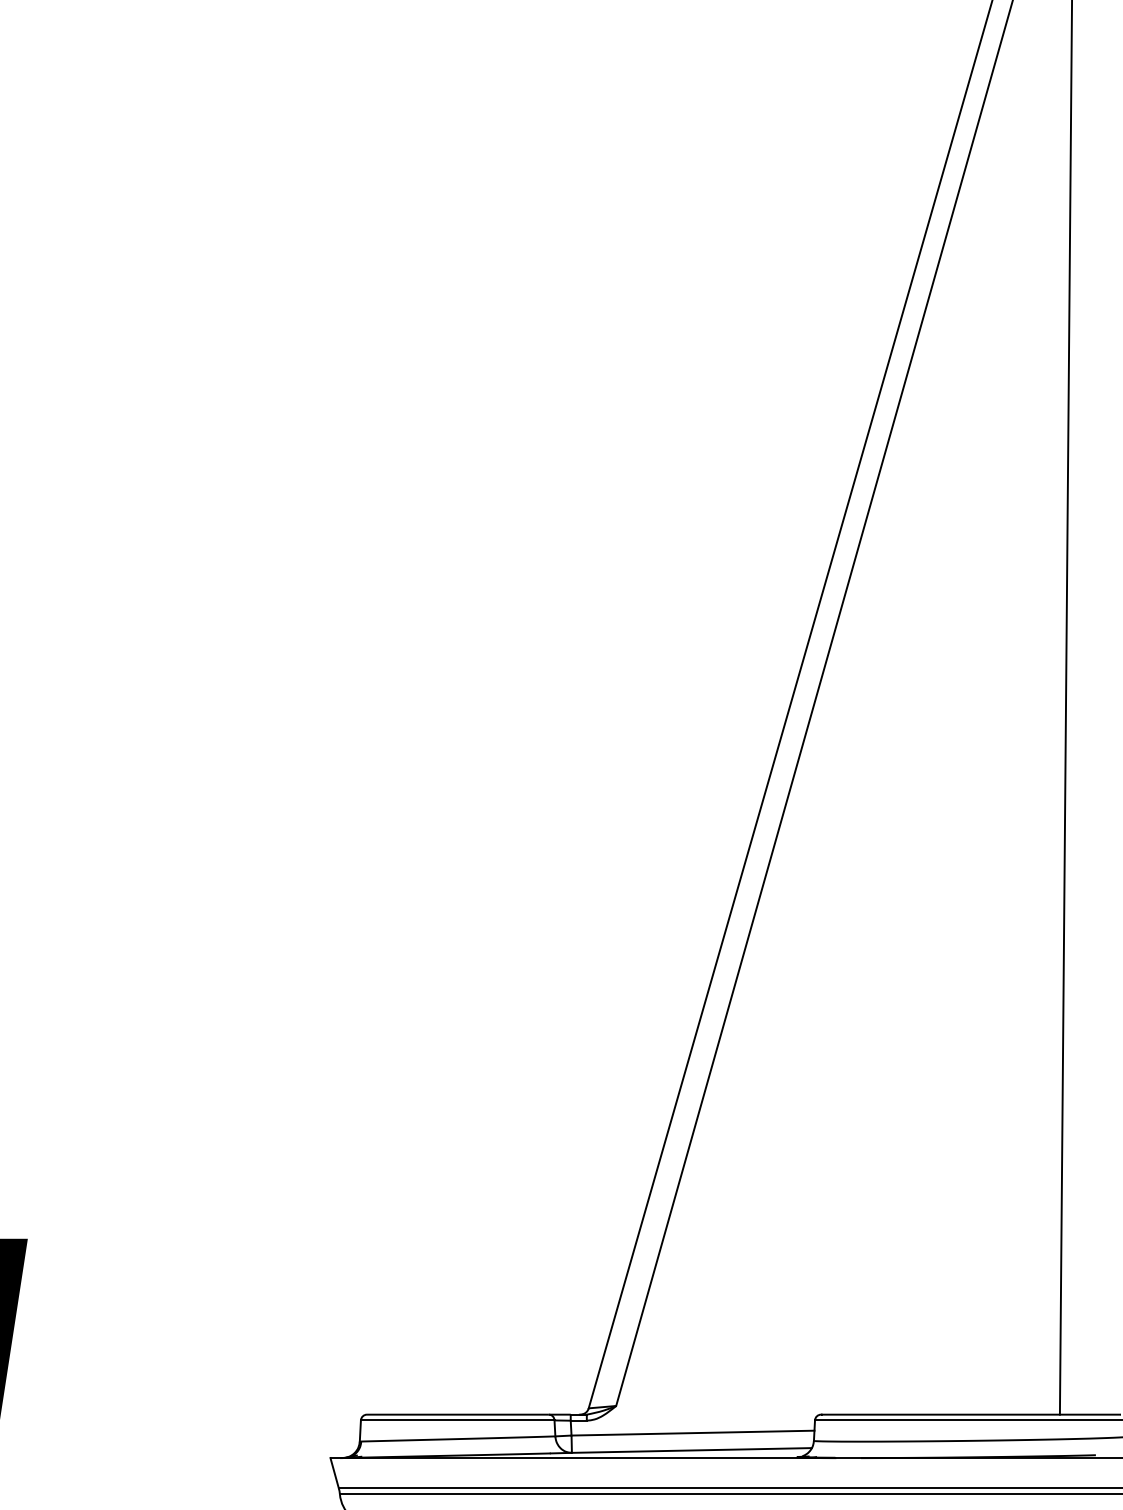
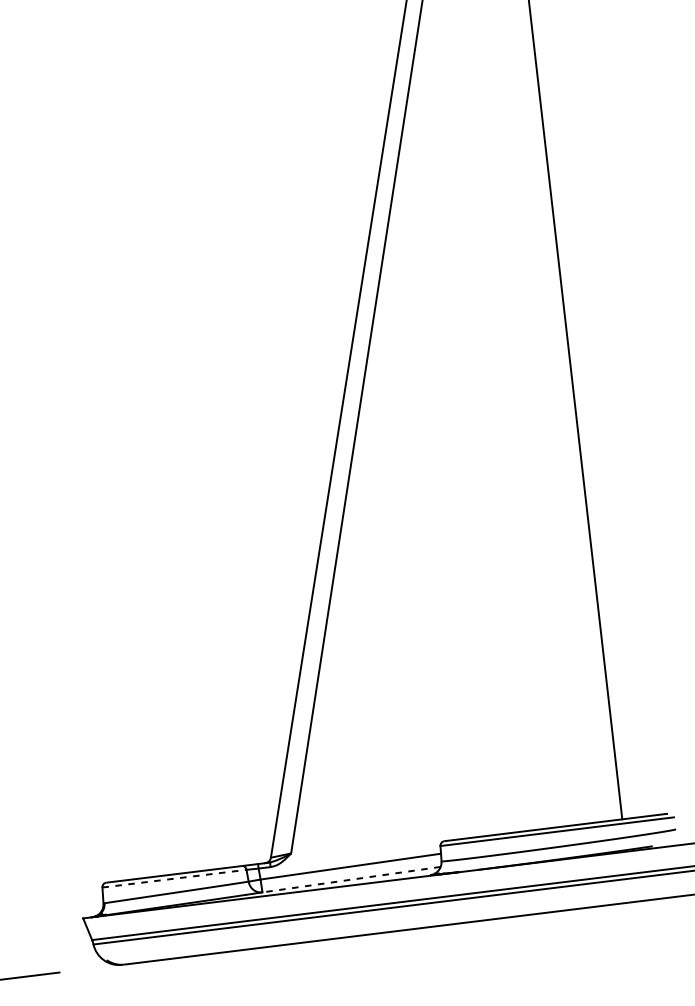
line: (457, 1420) -> (174, 878), solid -> dashed
line: (691, 1450) -> (351, 879), solid -> dashed

